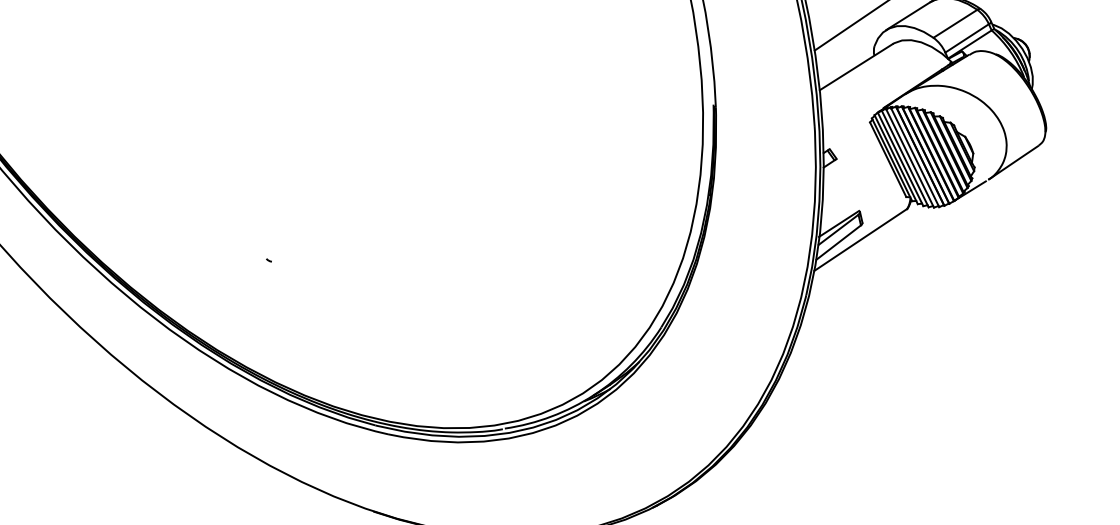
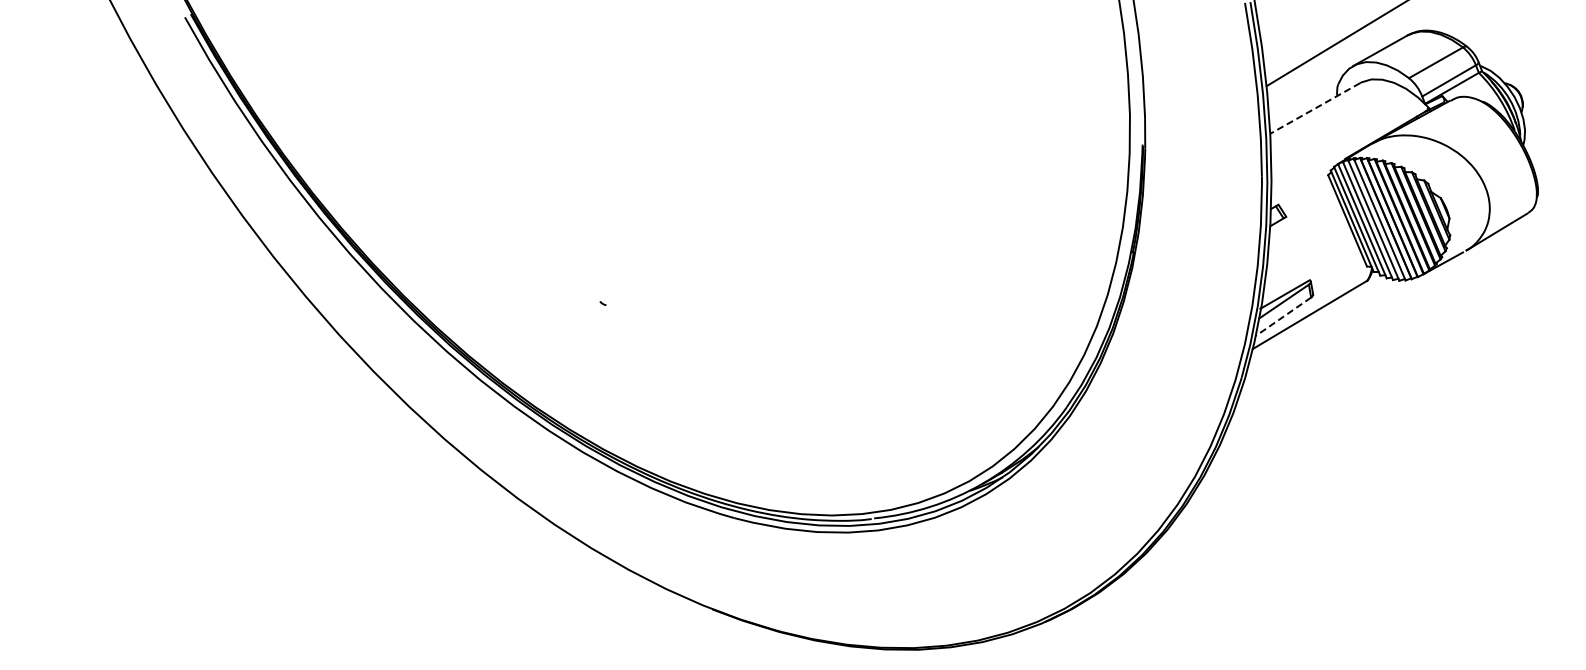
line: (856, 67) -> (1315, 108), solid -> dashed
line: (838, 242) -> (1283, 316), solid -> dashed

